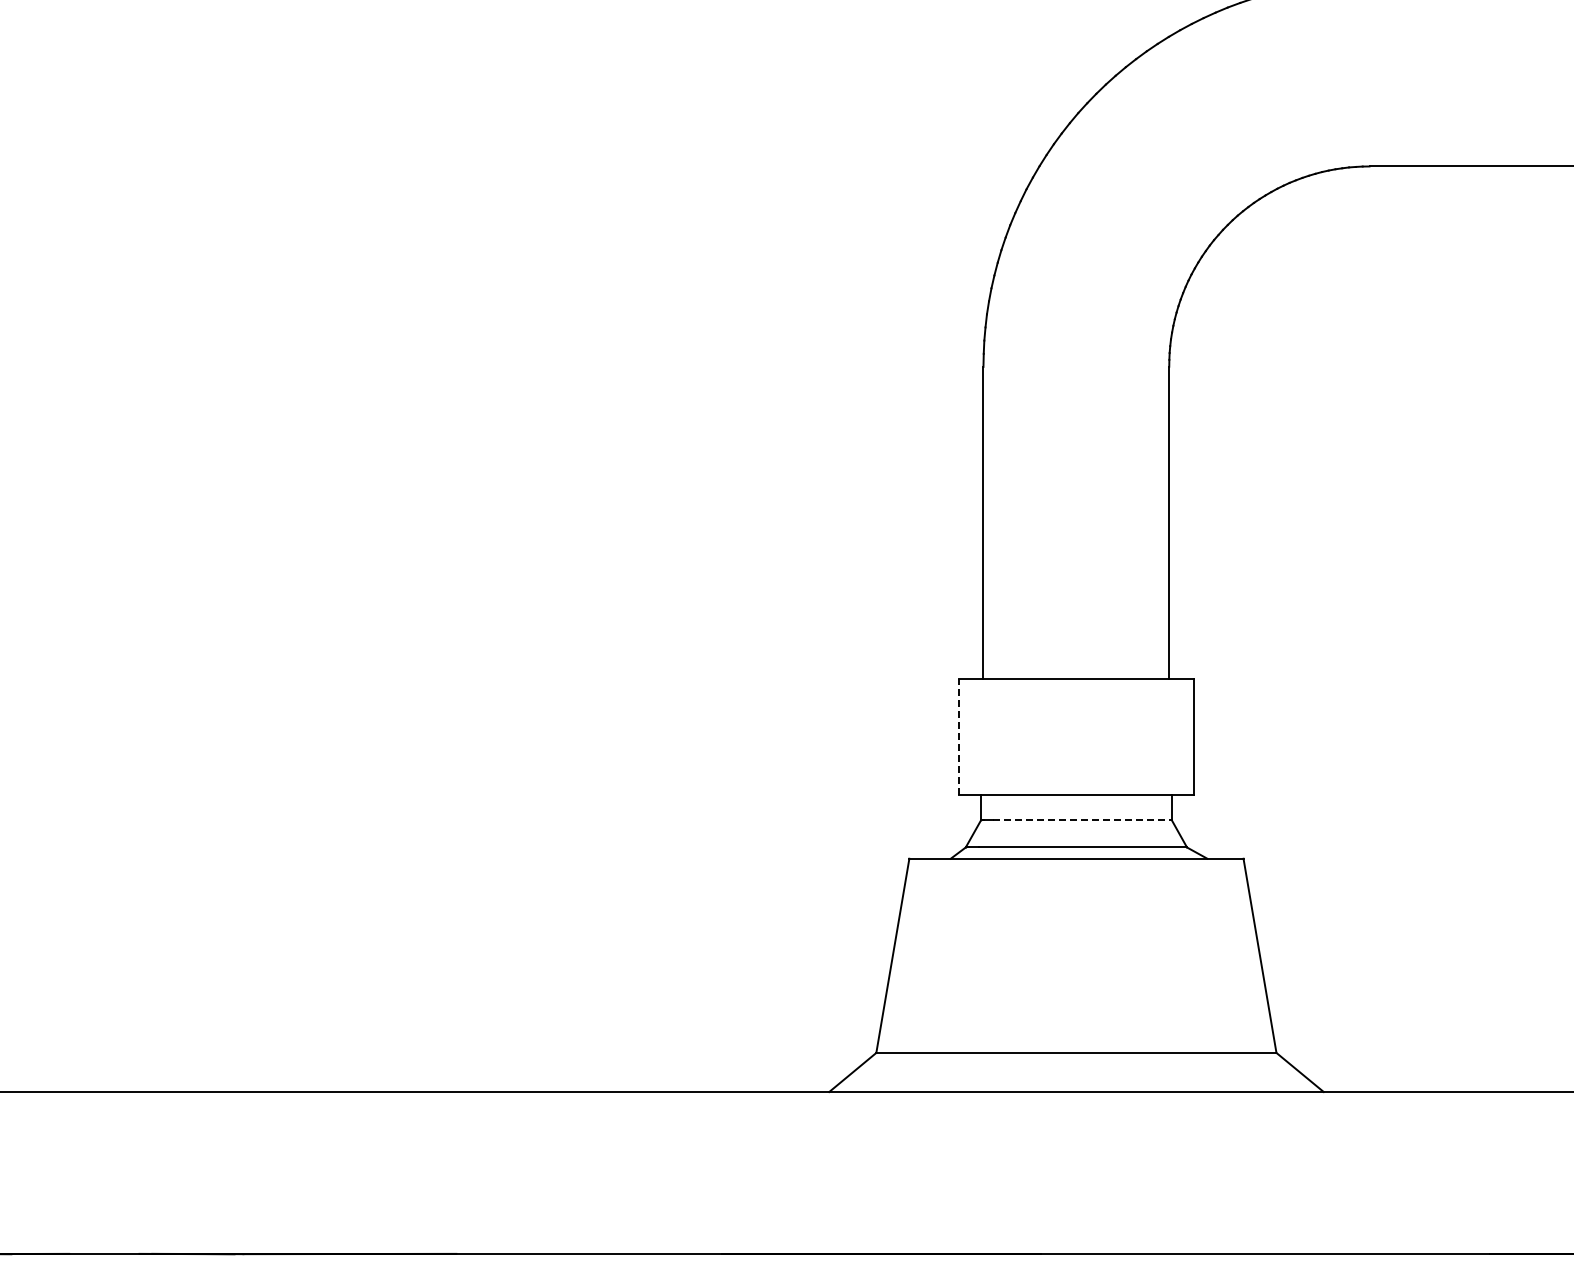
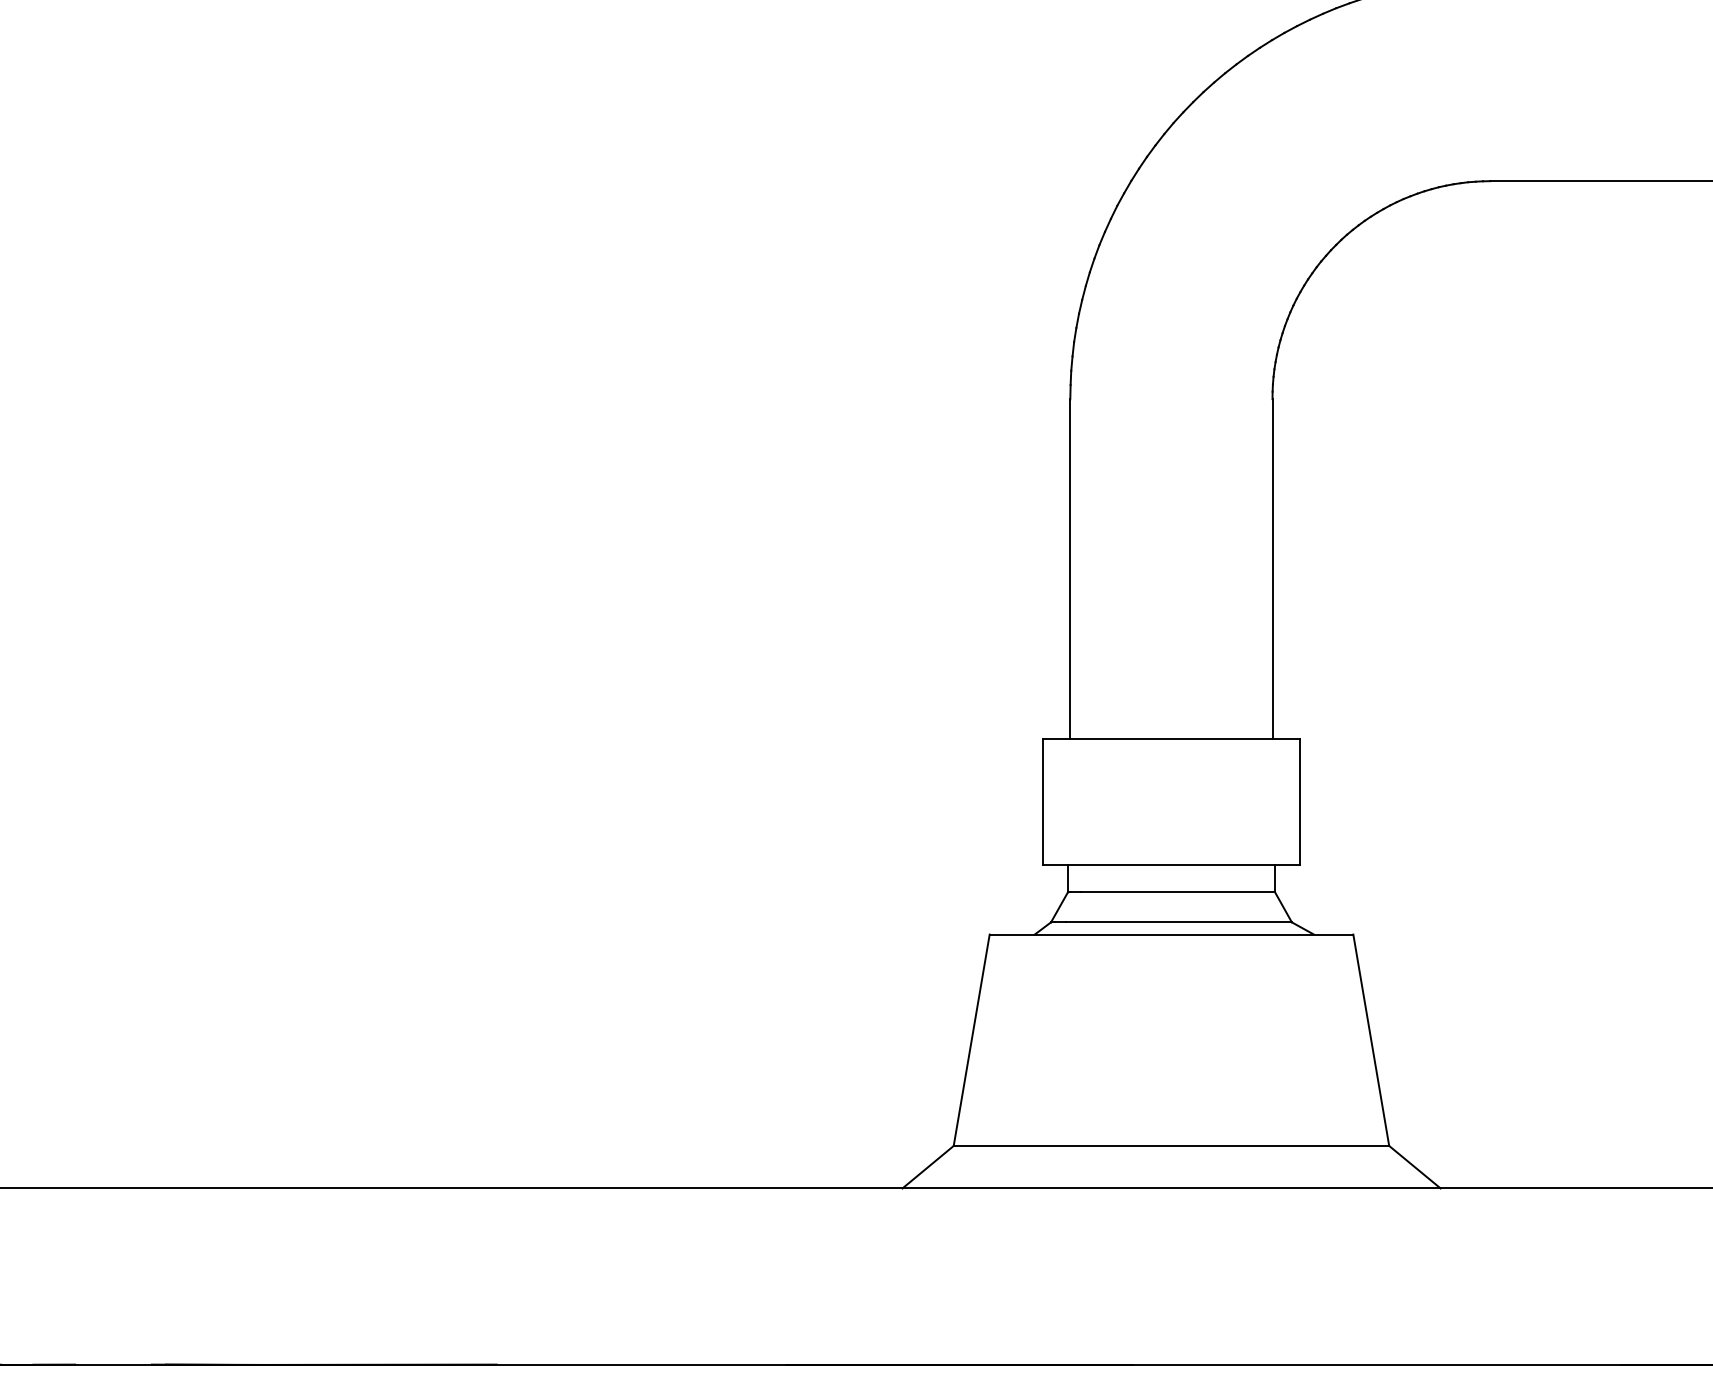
line: (958, 736) -> (1043, 801), dashed -> solid
line: (1082, 820) -> (1178, 892), dashed -> solid

